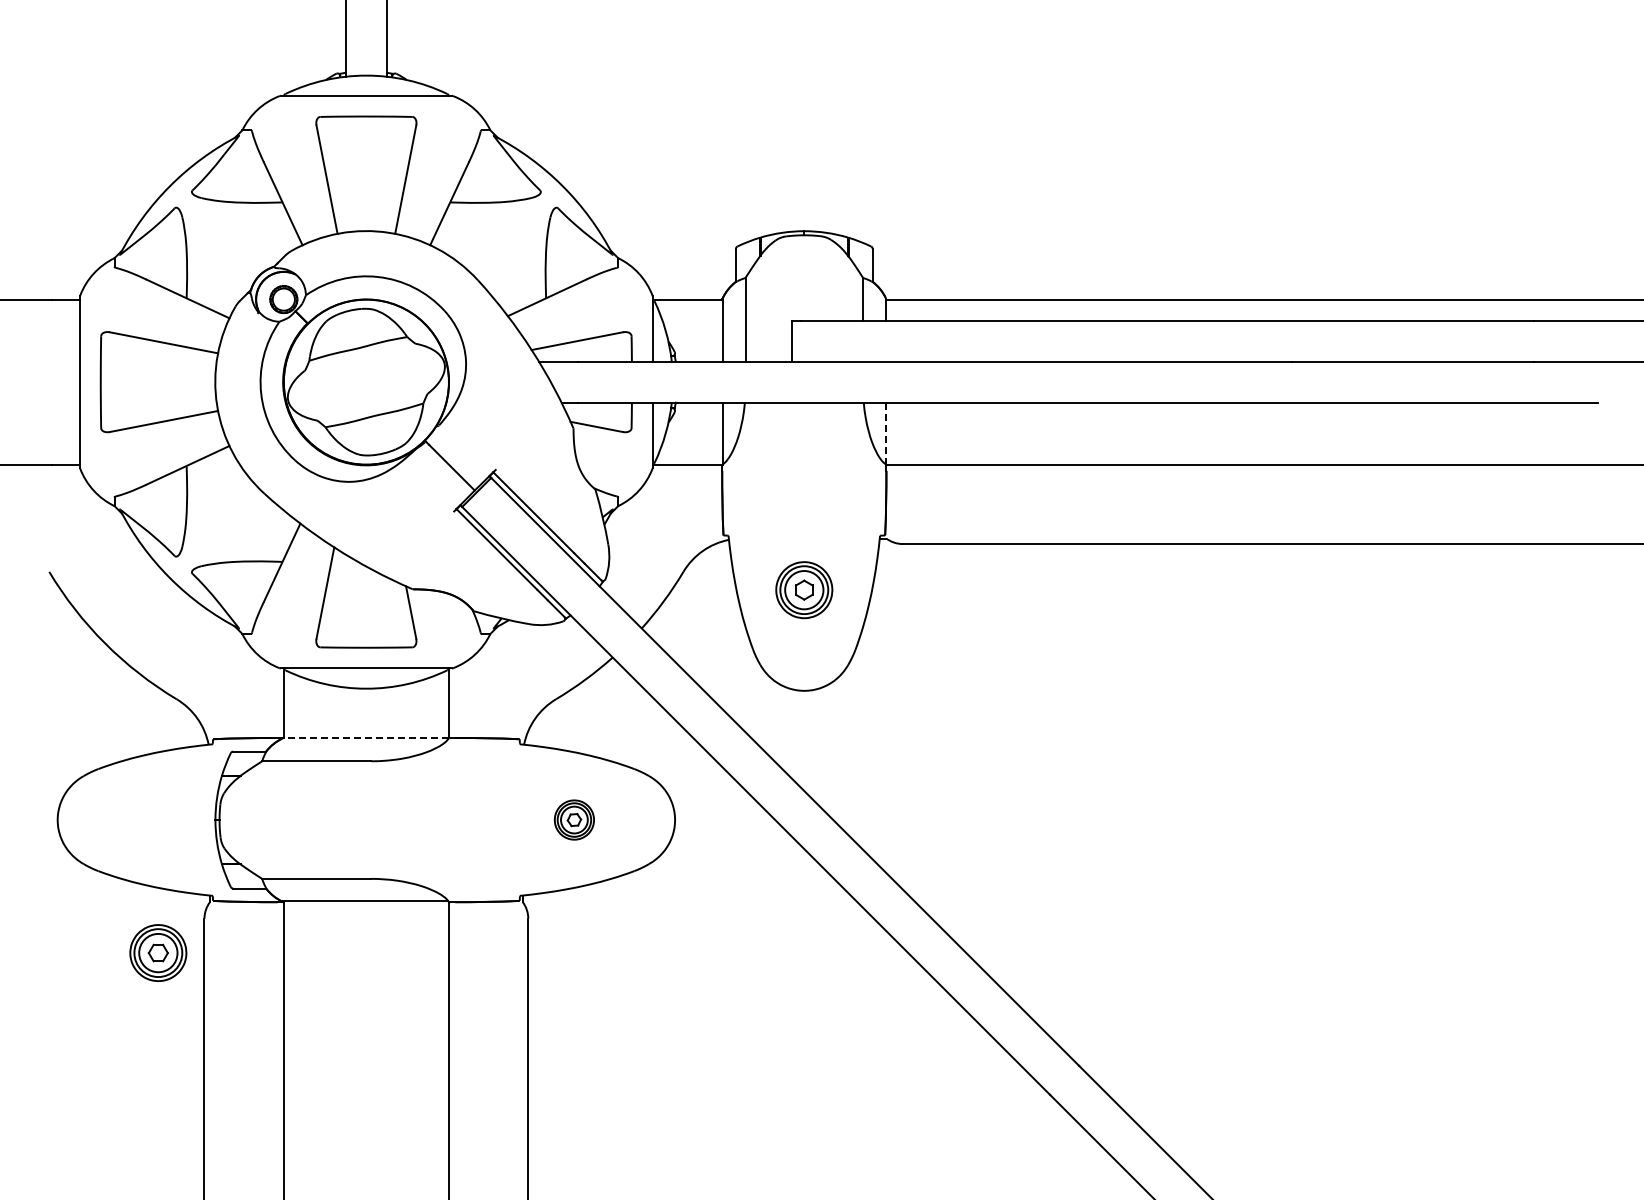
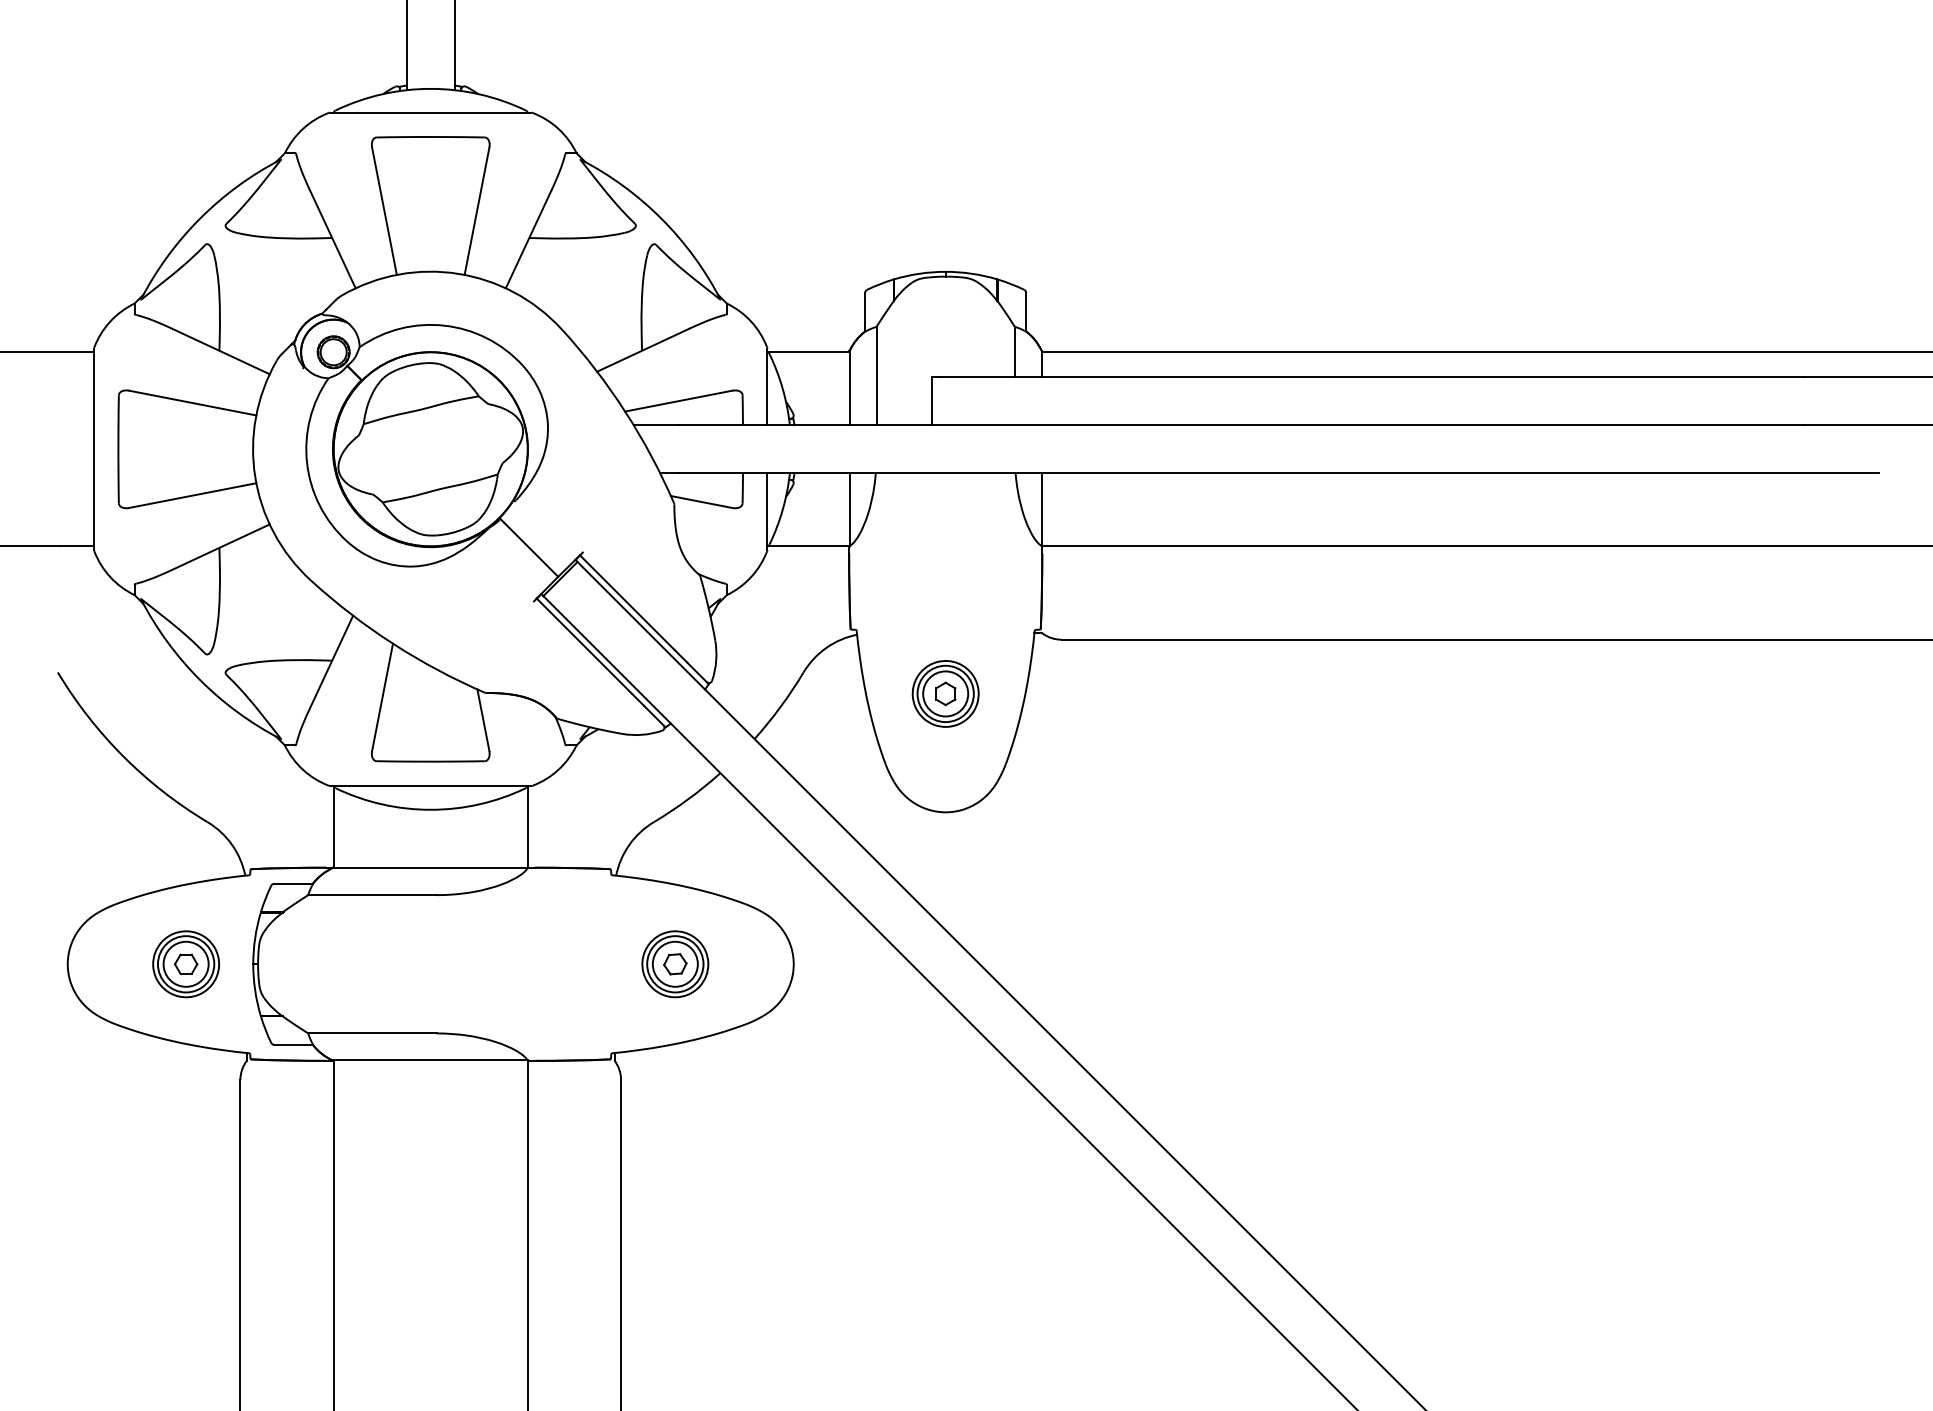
line: (886, 433) -> (1042, 509), dashed -> solid
line: (365, 738) -> (429, 868), dashed -> solid
part: (574, 819) -> (675, 963), size x1.43
part: (158, 952) -> (186, 963), moved

